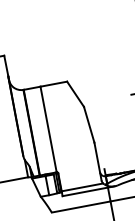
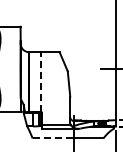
line: (49, 129) -> (41, 82), solid -> dashed
line: (81, 206) -> (53, 138), solid -> dashed

